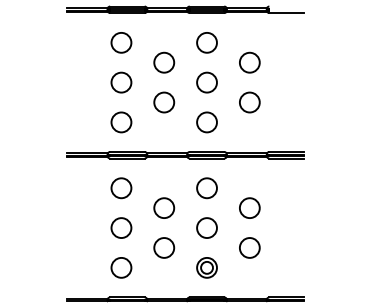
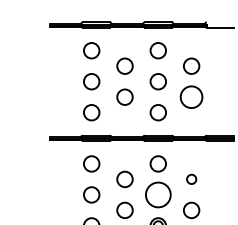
circle: (249, 102) -> (191, 97), size x1.4
circle: (249, 207) -> (191, 178), size x0.6
circle: (206, 227) -> (157, 194), size x1.6

